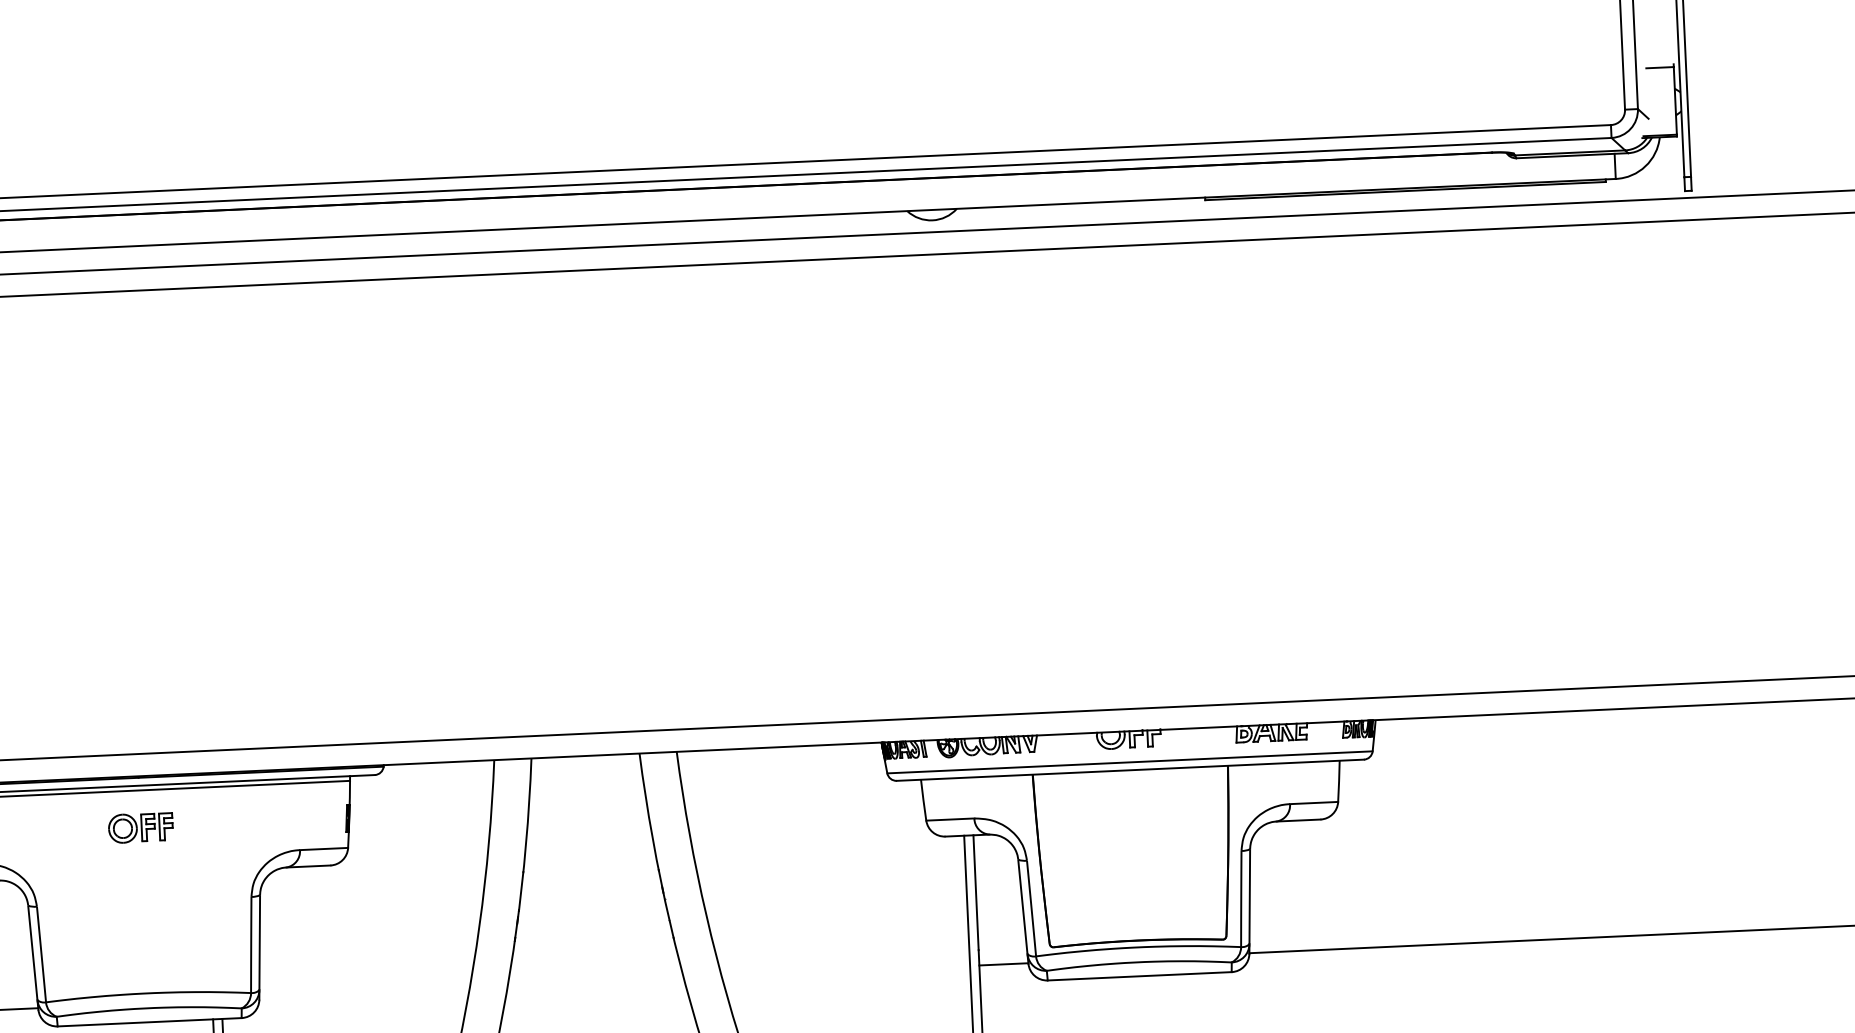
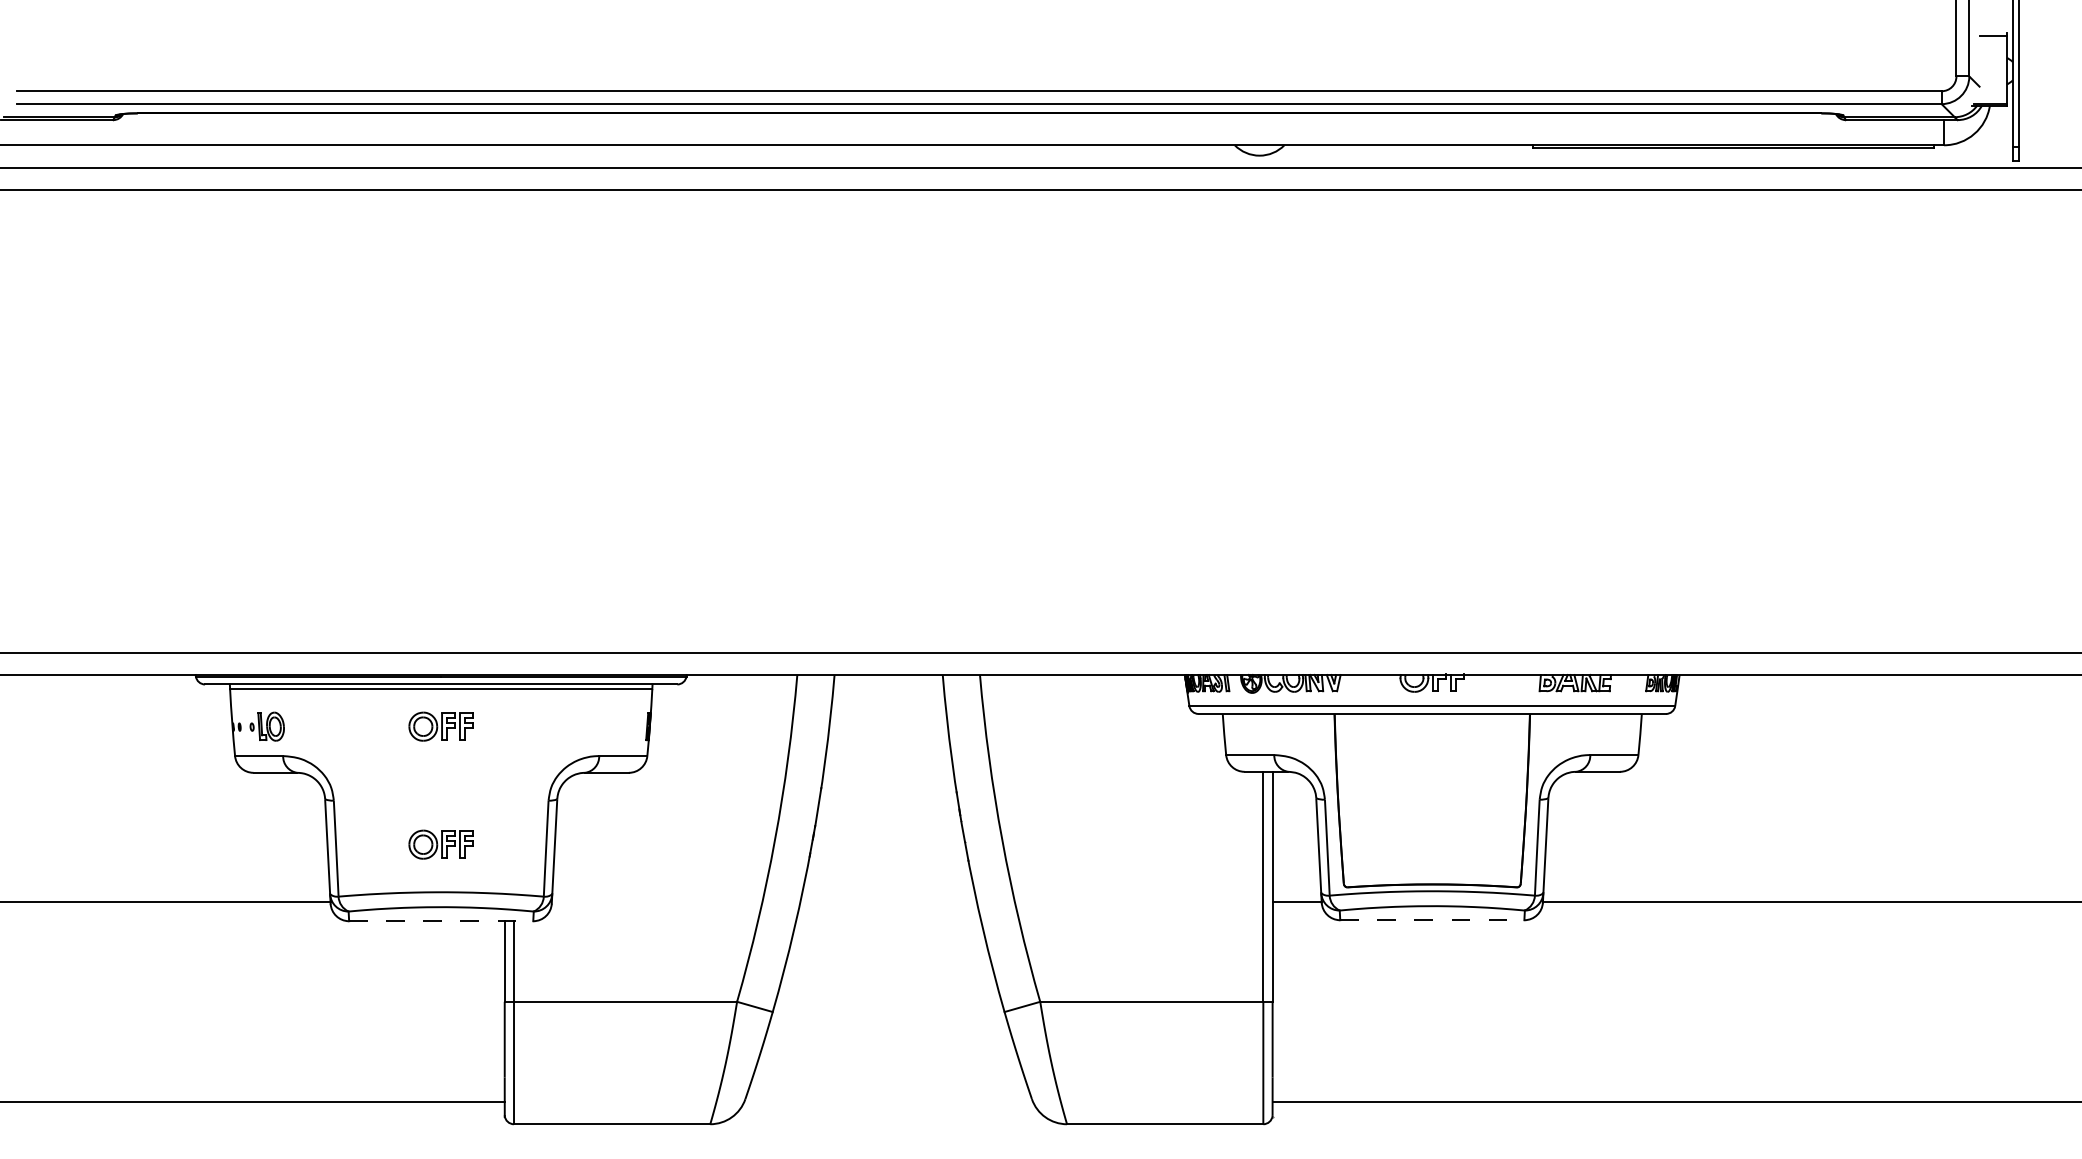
part: (145, 945) -> (440, 844), added
line: (1139, 976) -> (1432, 920), solid -> dashed
line: (149, 1022) -> (441, 921), solid -> dashed

